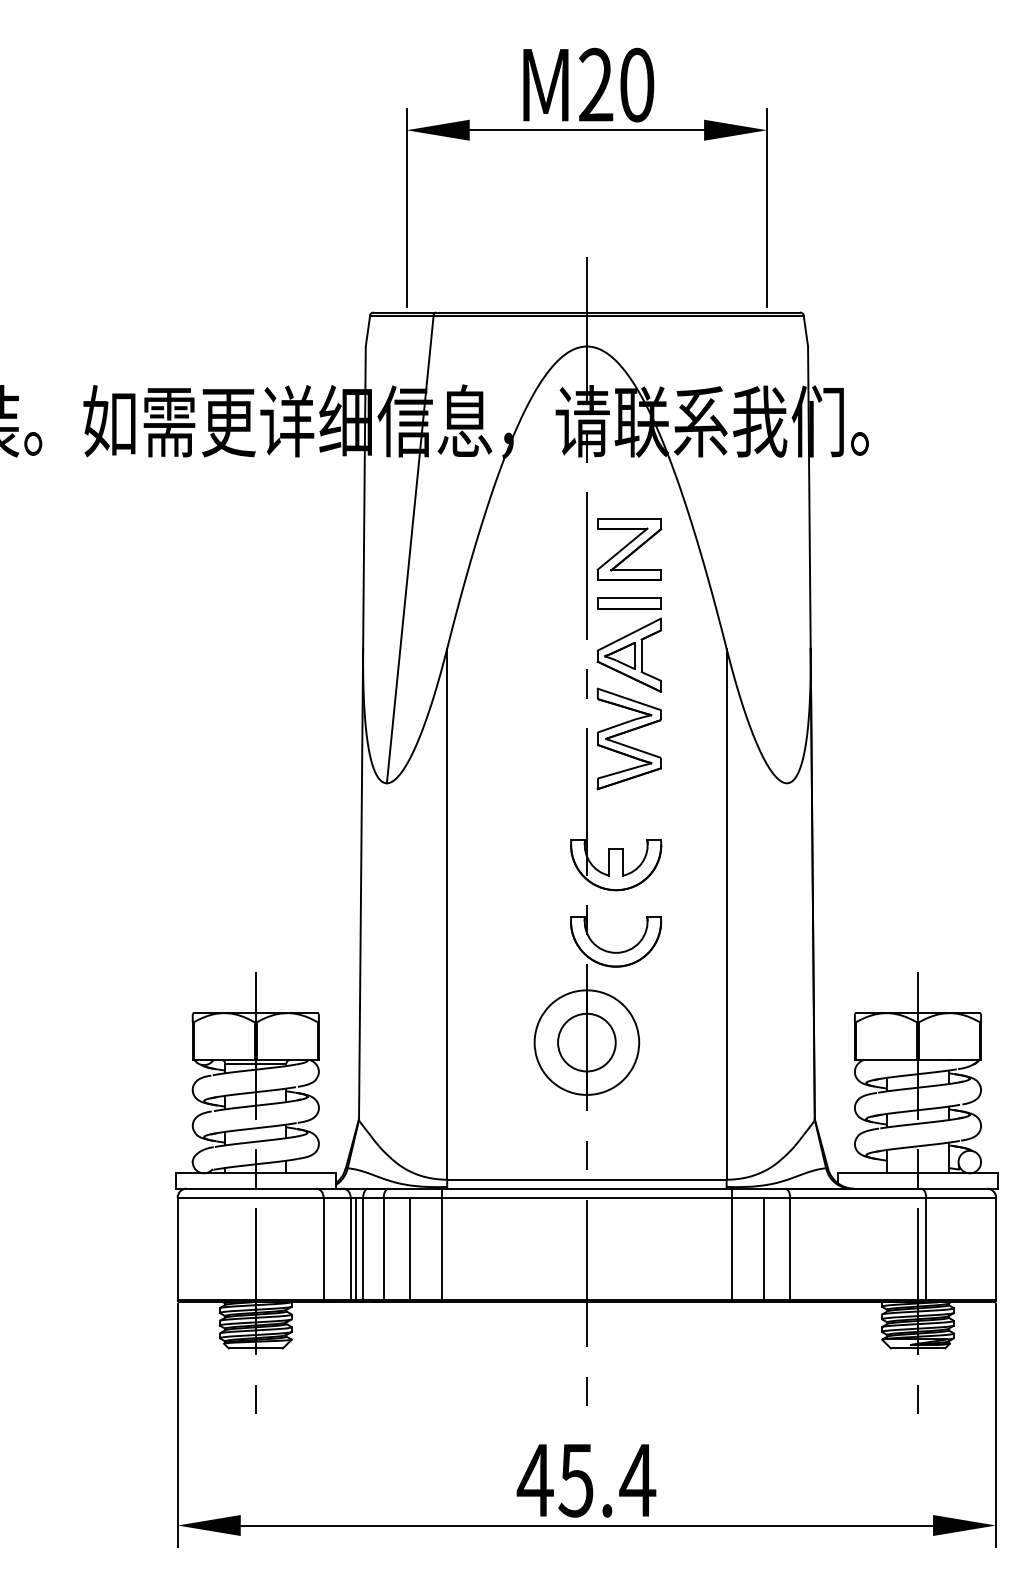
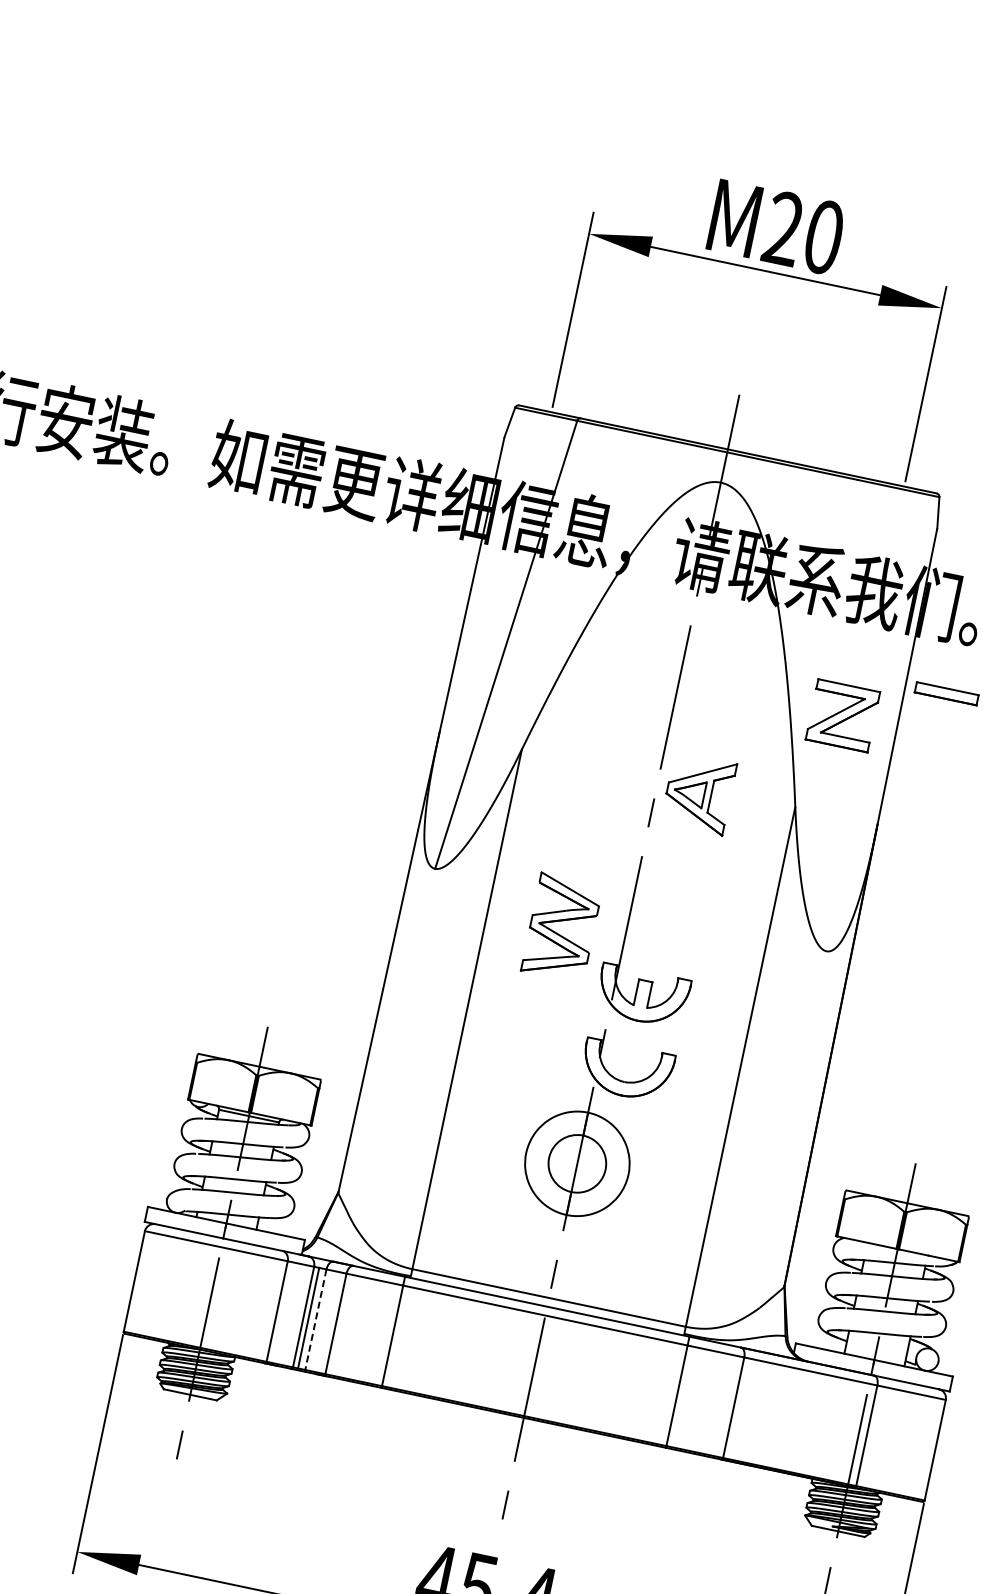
part: (629, 549) -> (843, 715), moved
part: (629, 603) -> (946, 693), moved
part: (628, 738) -> (561, 927), moved
line: (409, 1248) -> (361, 1328), removed
line: (764, 1248) -> (708, 1401), removed
line: (363, 1249) -> (316, 1320), solid -> dashed

